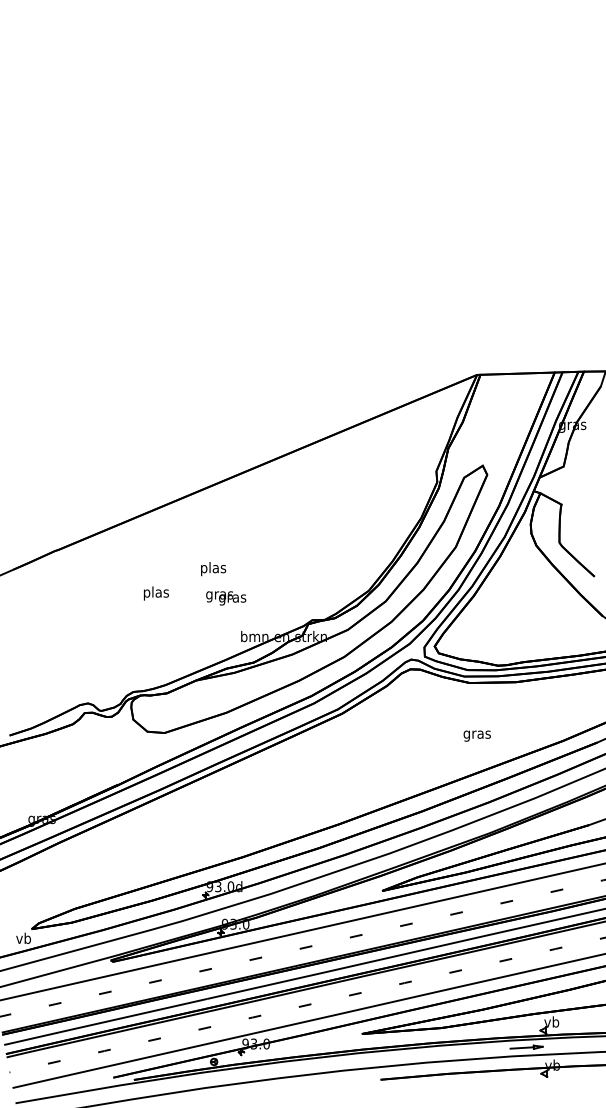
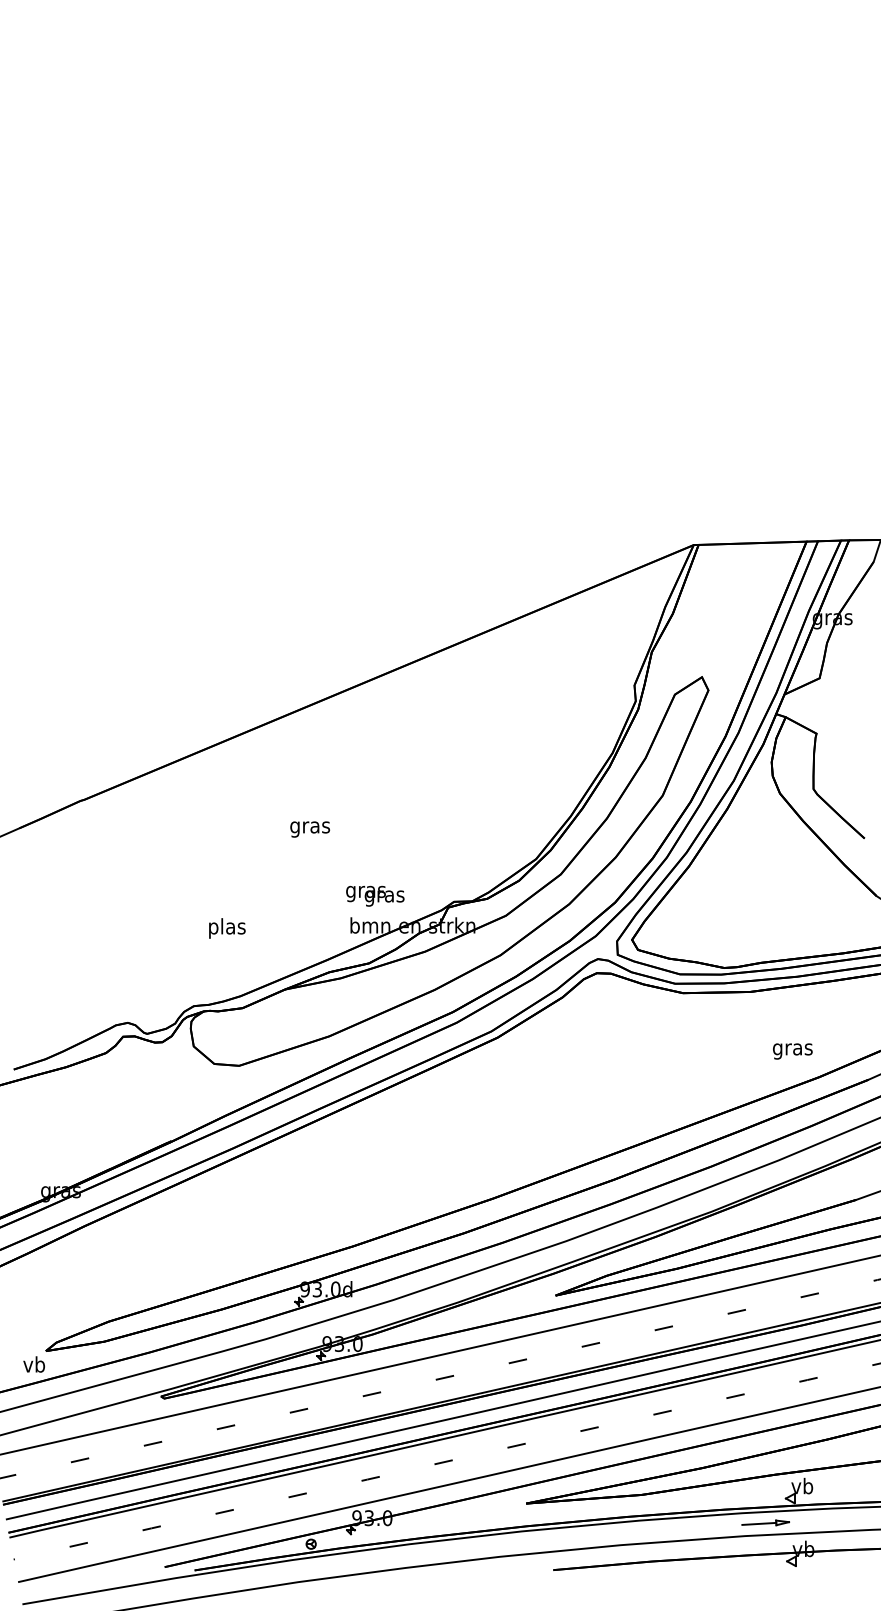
text: (212, 569) -> (308, 828), plas -> gras
text: (156, 593) -> (227, 928), moved
text: (226, 598) -> (375, 896), moved
text: (476, 735) -> (791, 1050), moved

